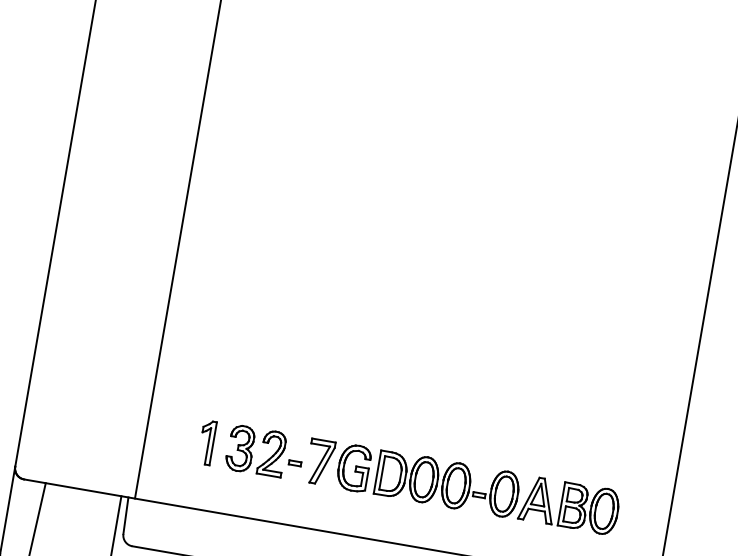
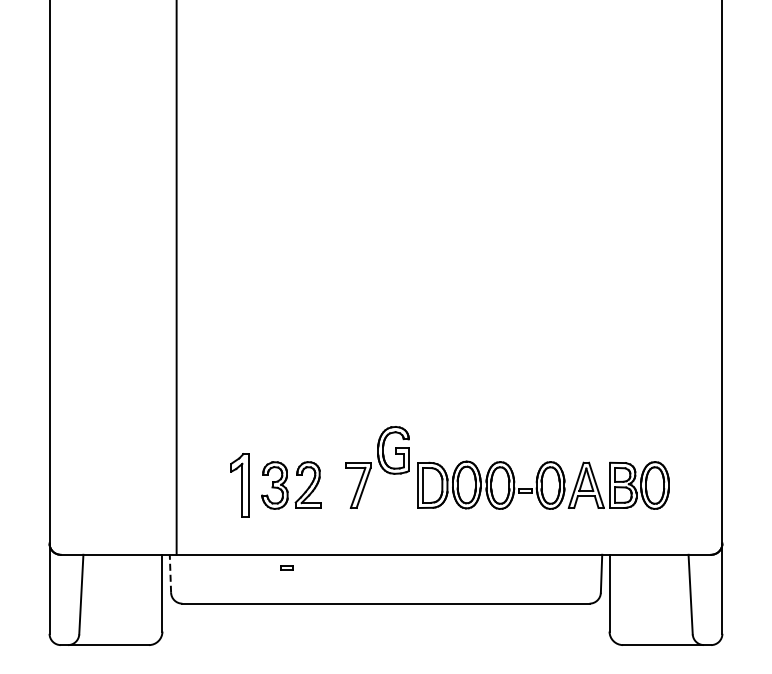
part: (206, 442) -> (239, 485), size x1.4
part: (294, 462) -> (286, 567), moved
part: (353, 468) -> (393, 450), moved
line: (126, 515) -> (170, 573), solid -> dashed

